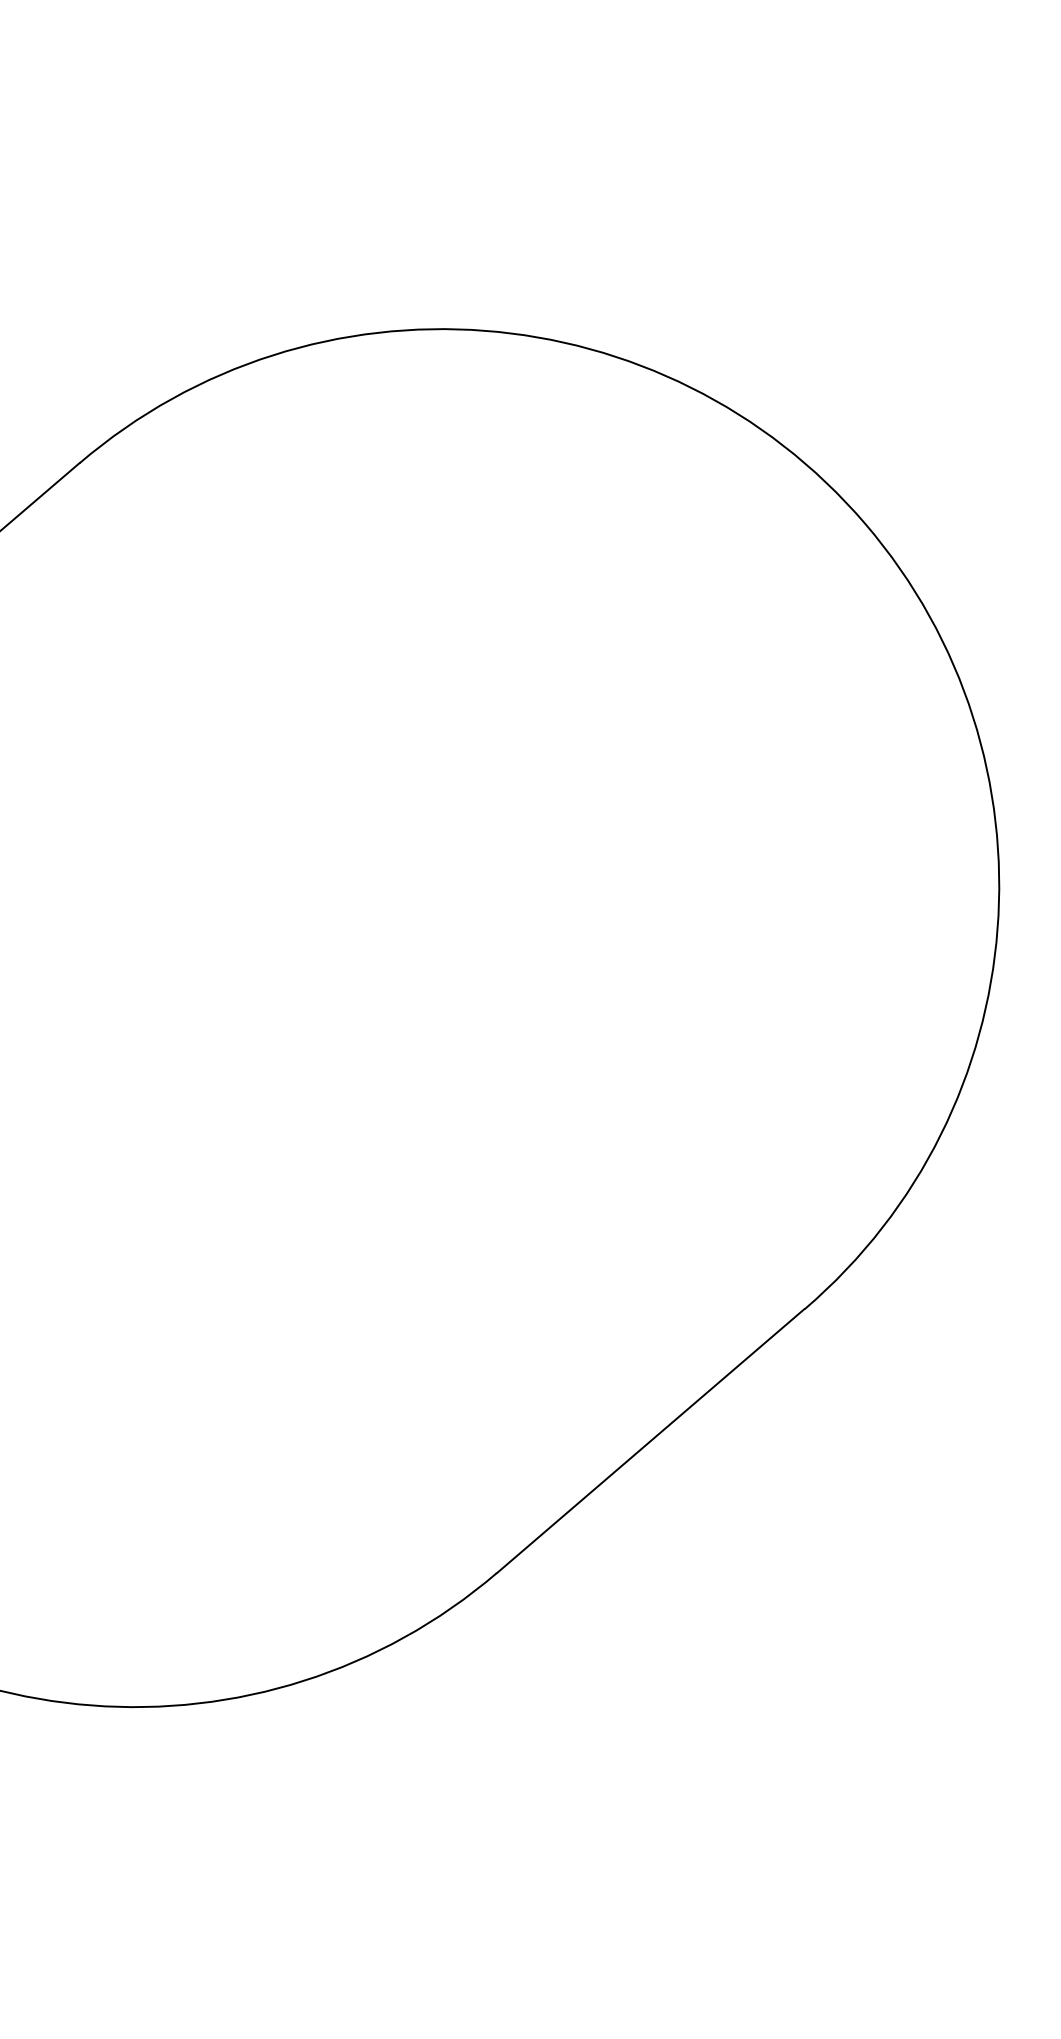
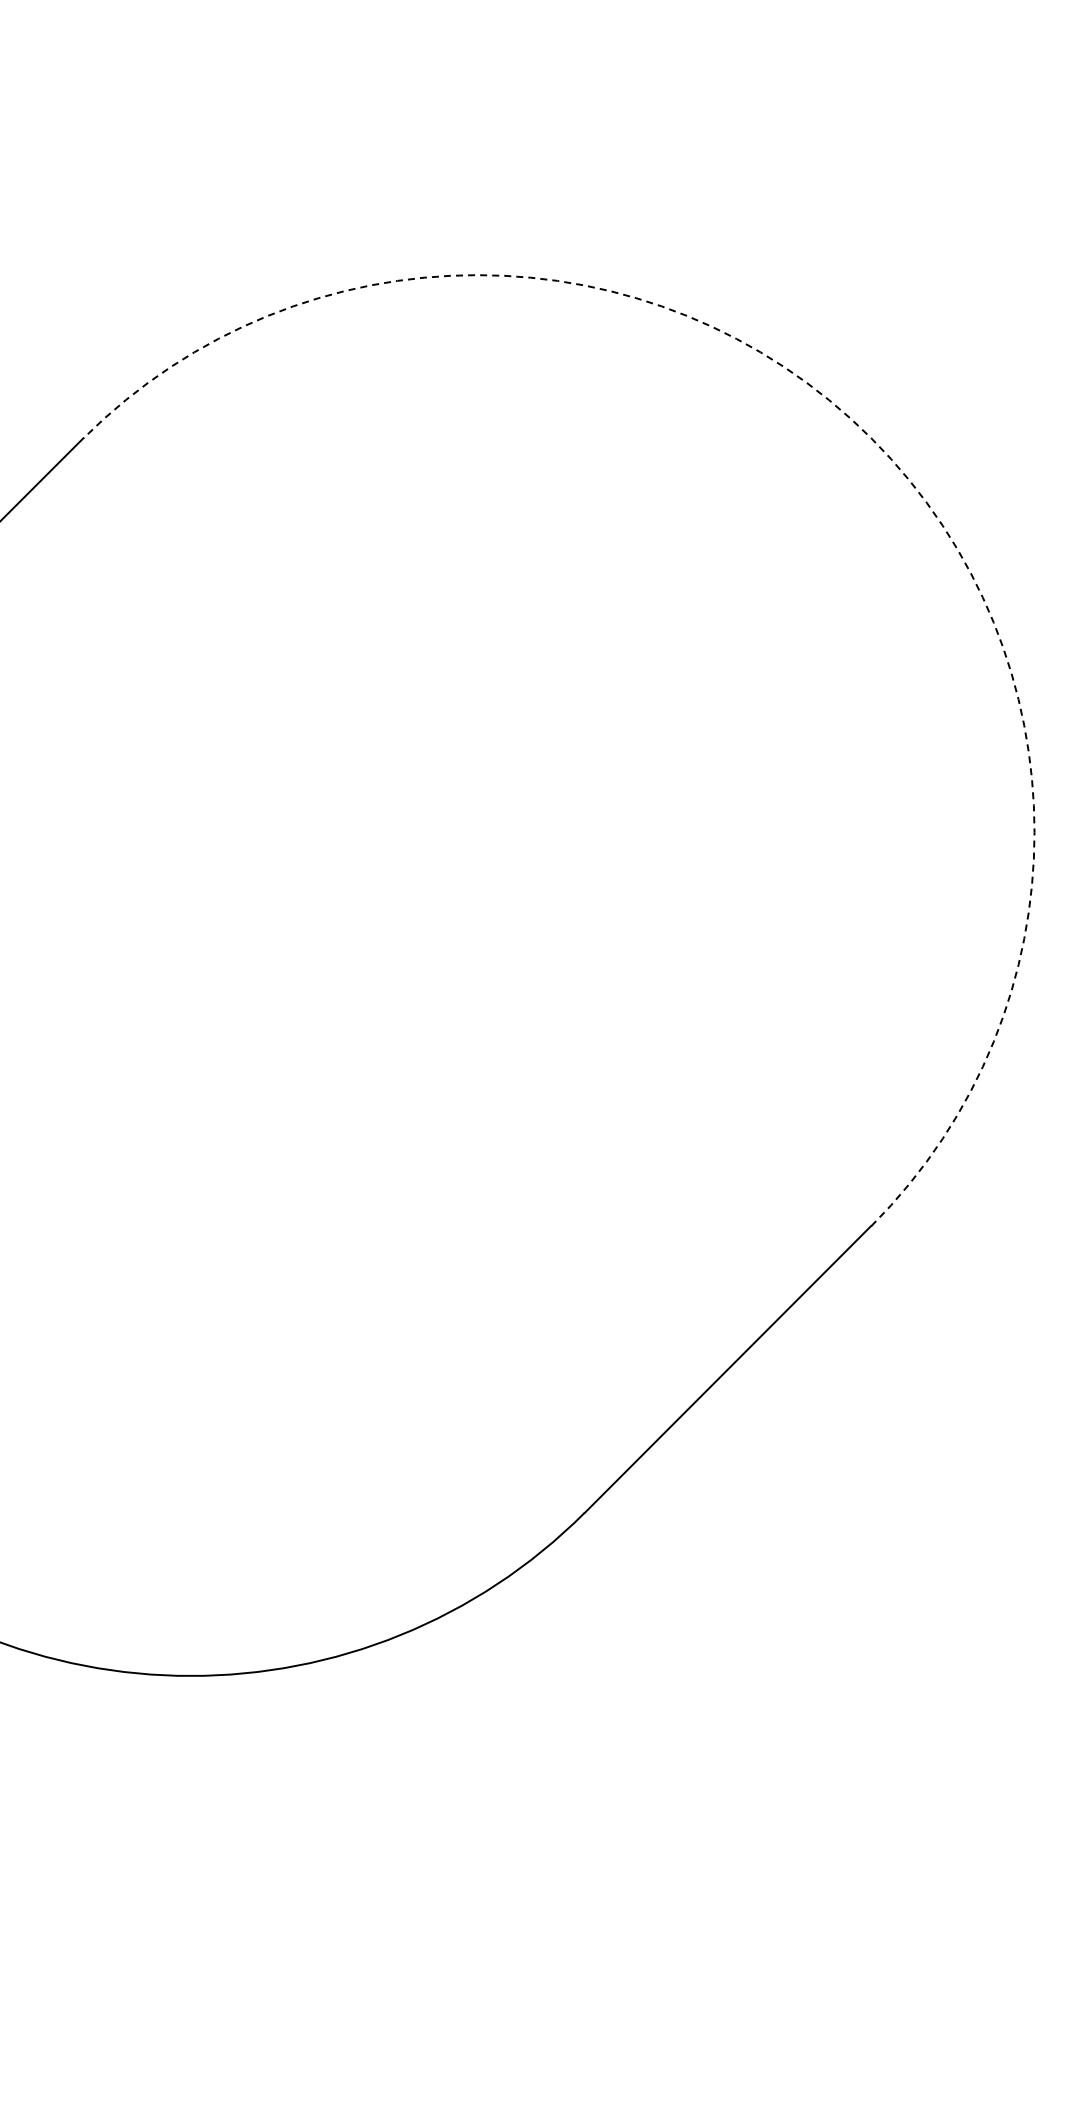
arc: (865, 523) -> (871, 438), solid -> dashed

